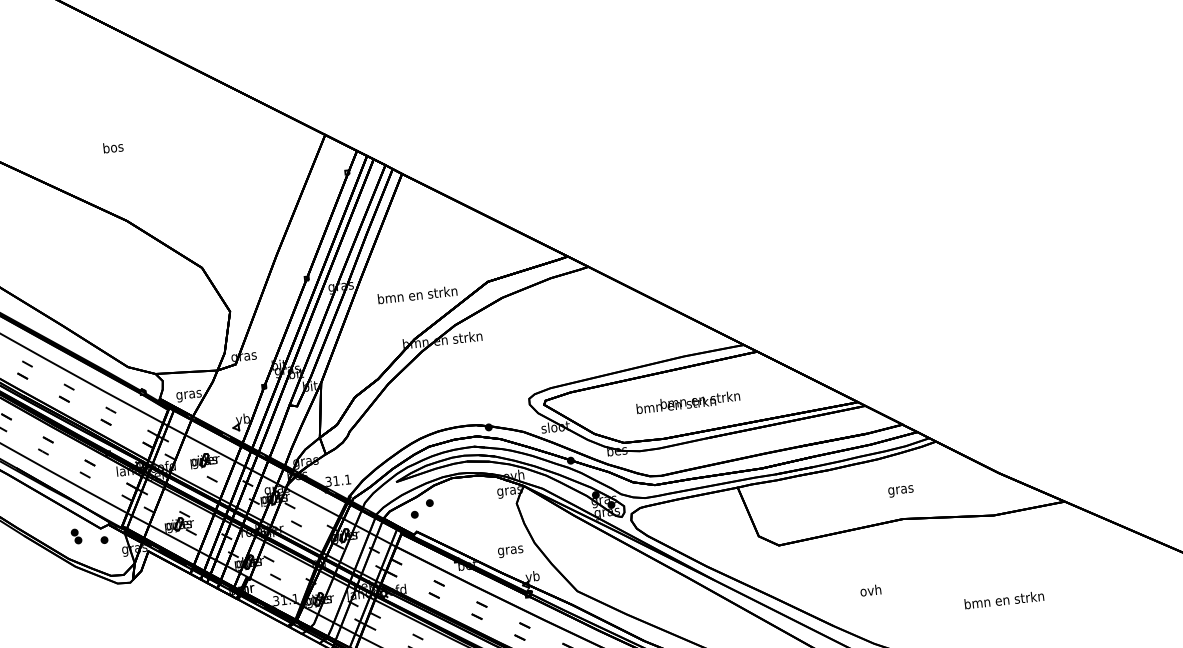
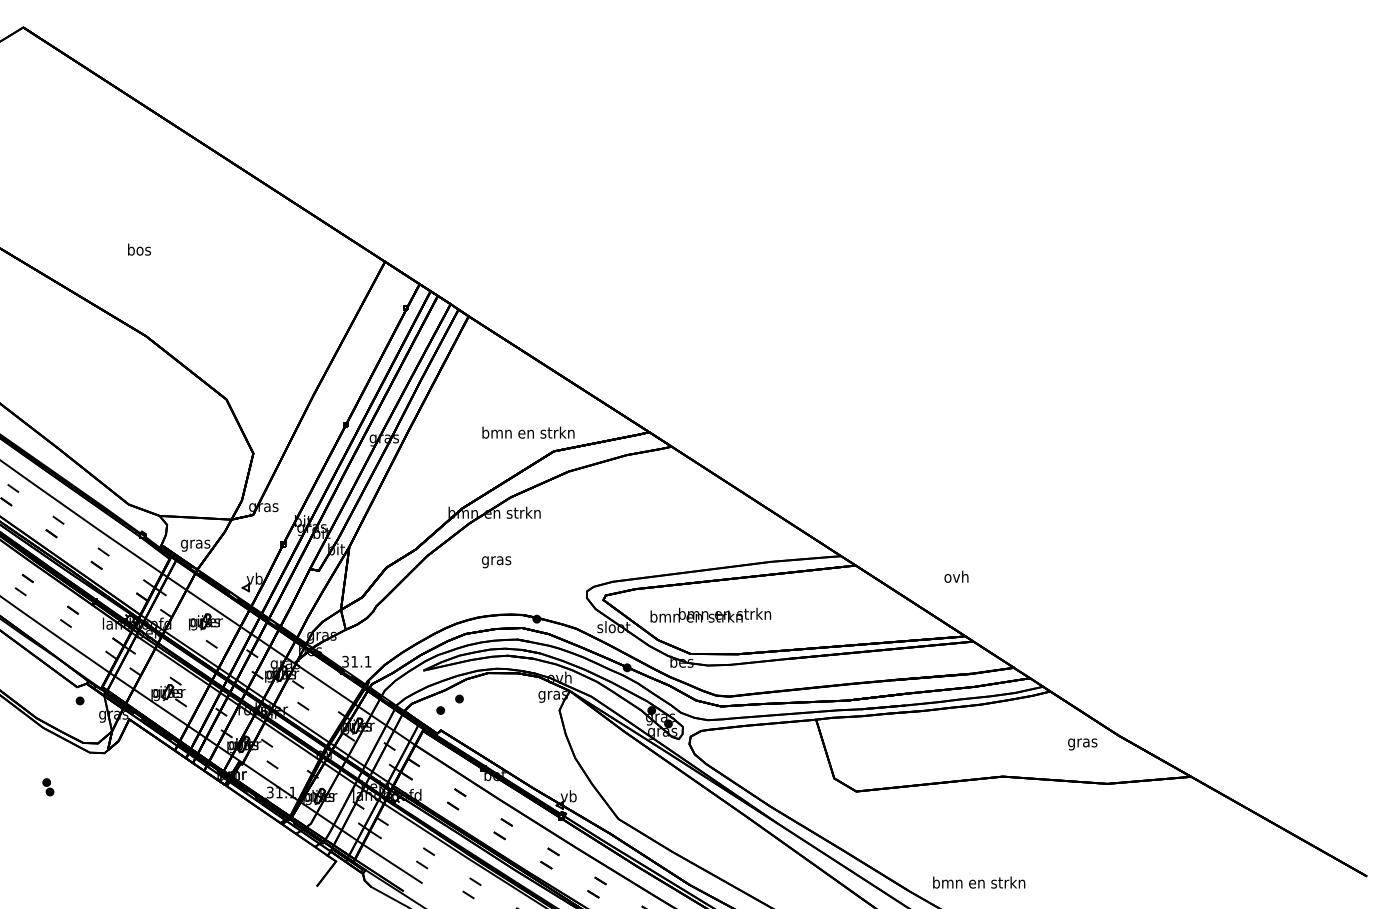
text: (417, 294) -> (528, 432), moved
text: (687, 401) -> (710, 614), moved
text: (900, 491) -> (1082, 744), moved
part: (76, 536) -> (48, 787), moved
text: (510, 552) -> (496, 562), moved
text: (870, 590) -> (956, 576), moved
text: (1004, 599) -> (979, 882), moved

